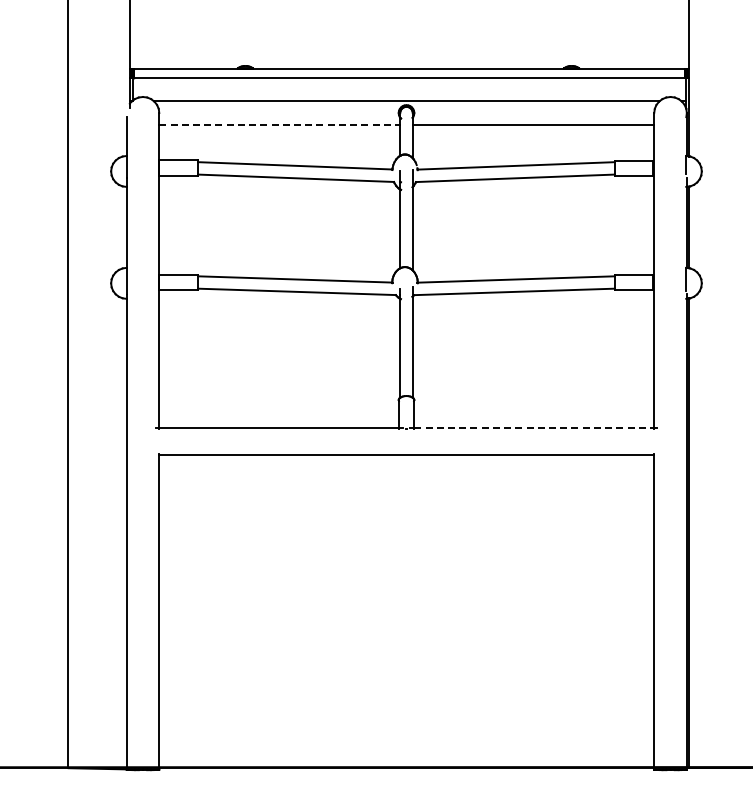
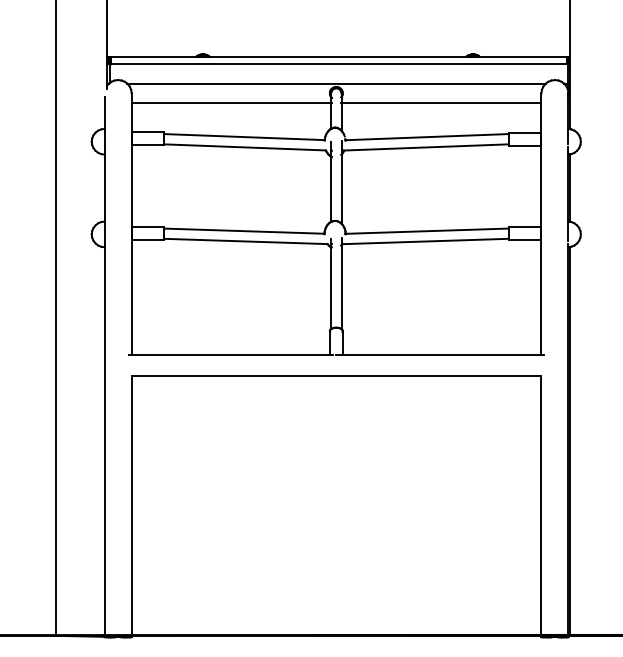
line: (280, 124) -> (232, 102), dashed -> solid
line: (534, 428) -> (442, 354), dashed -> solid

